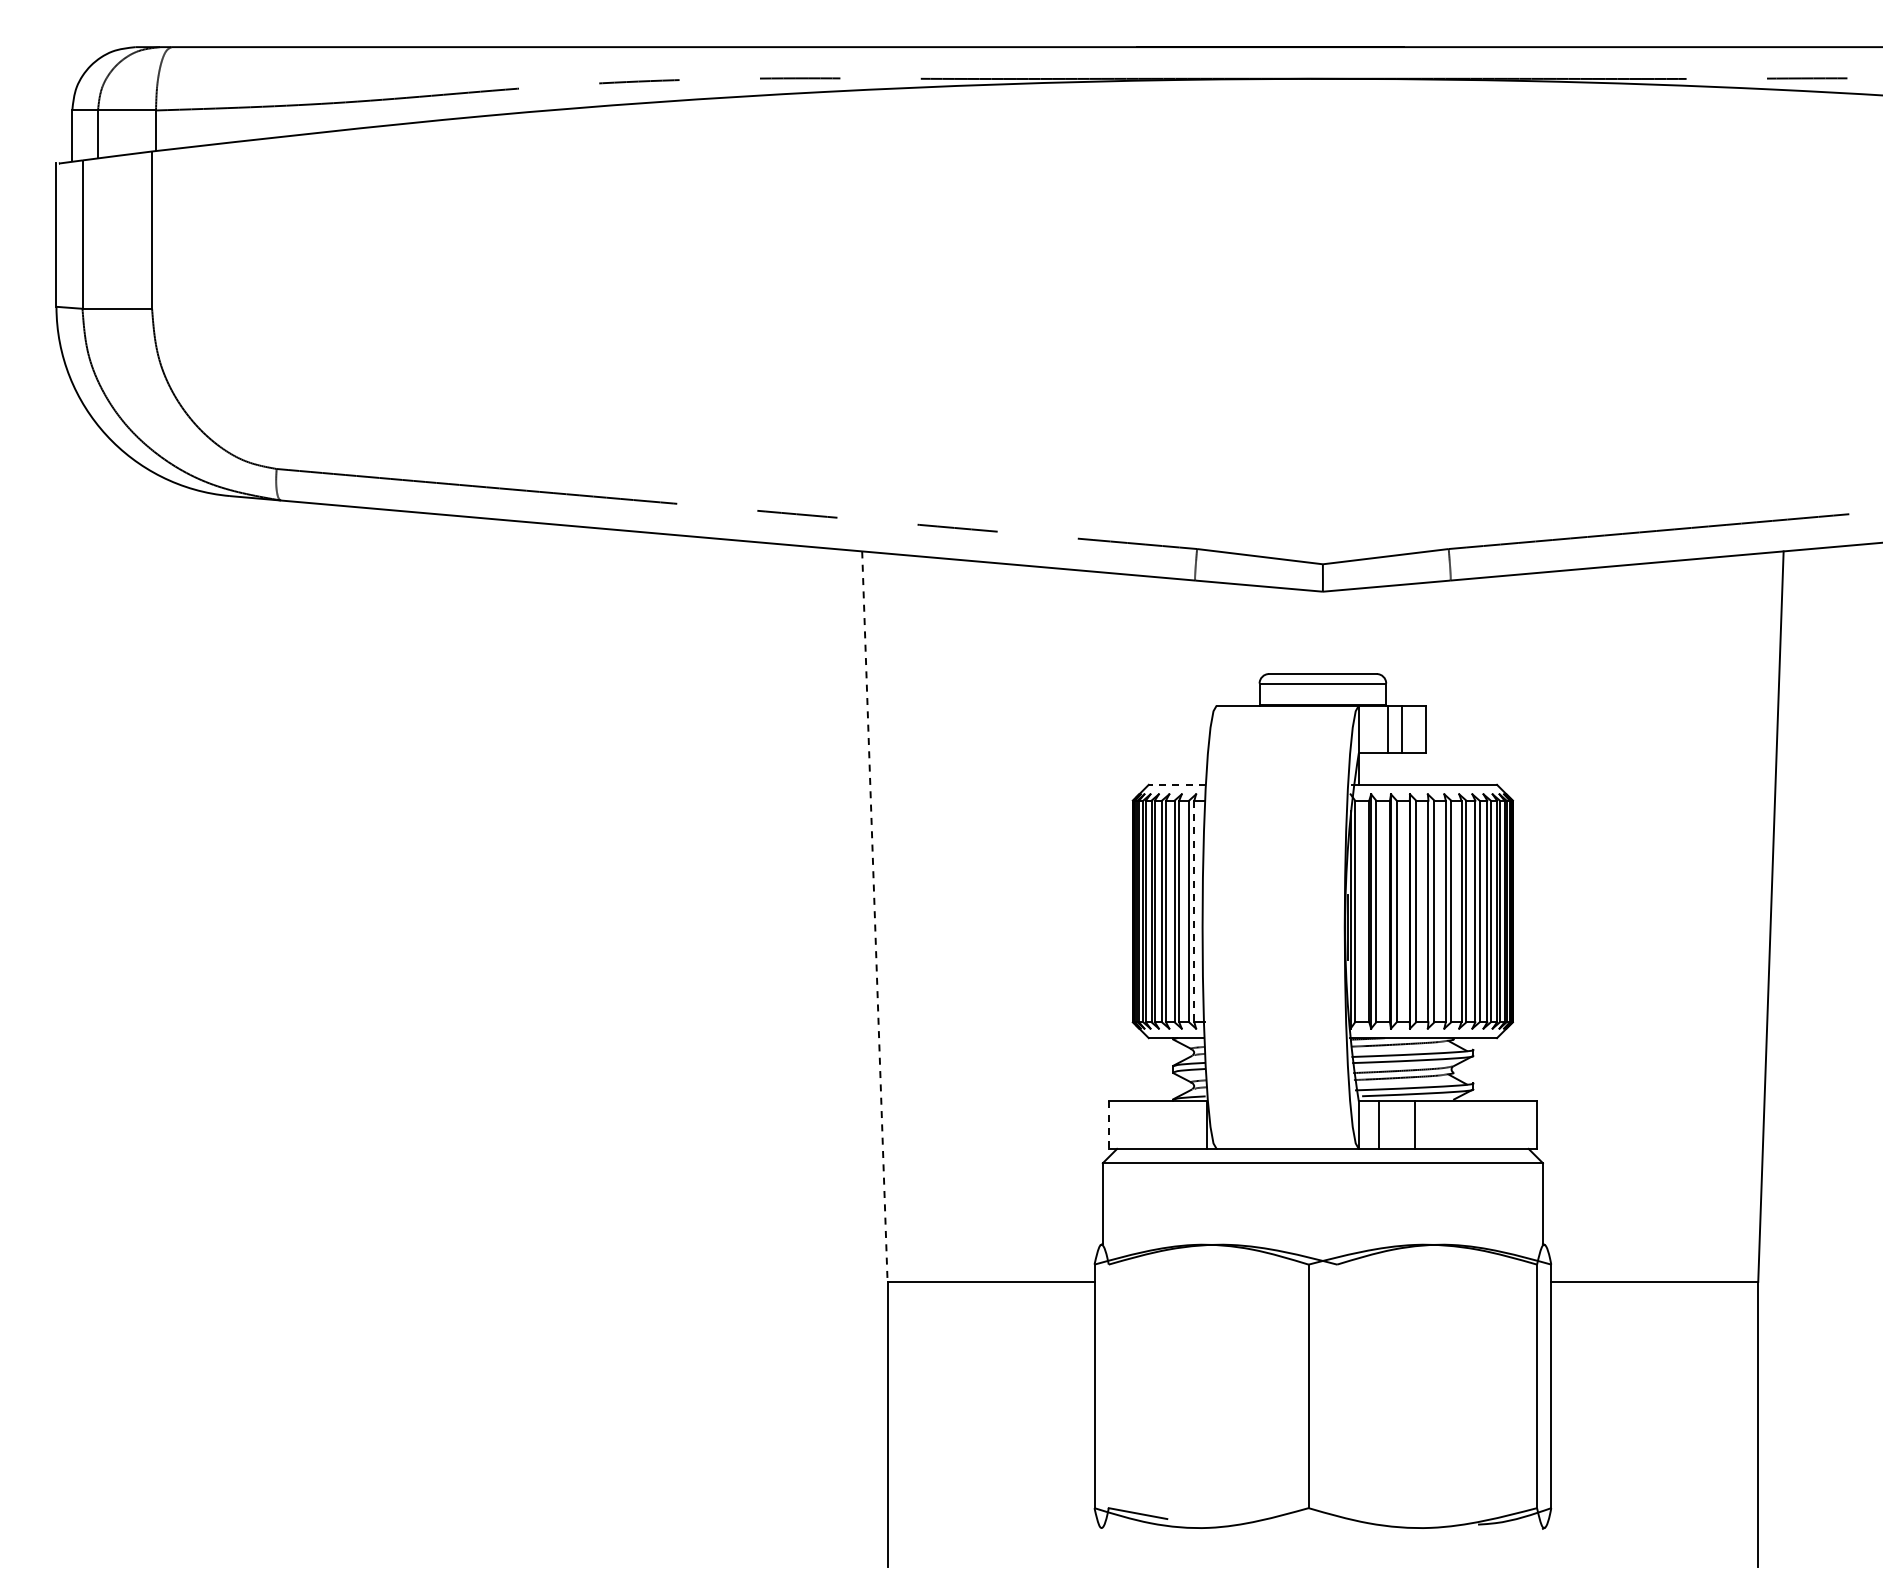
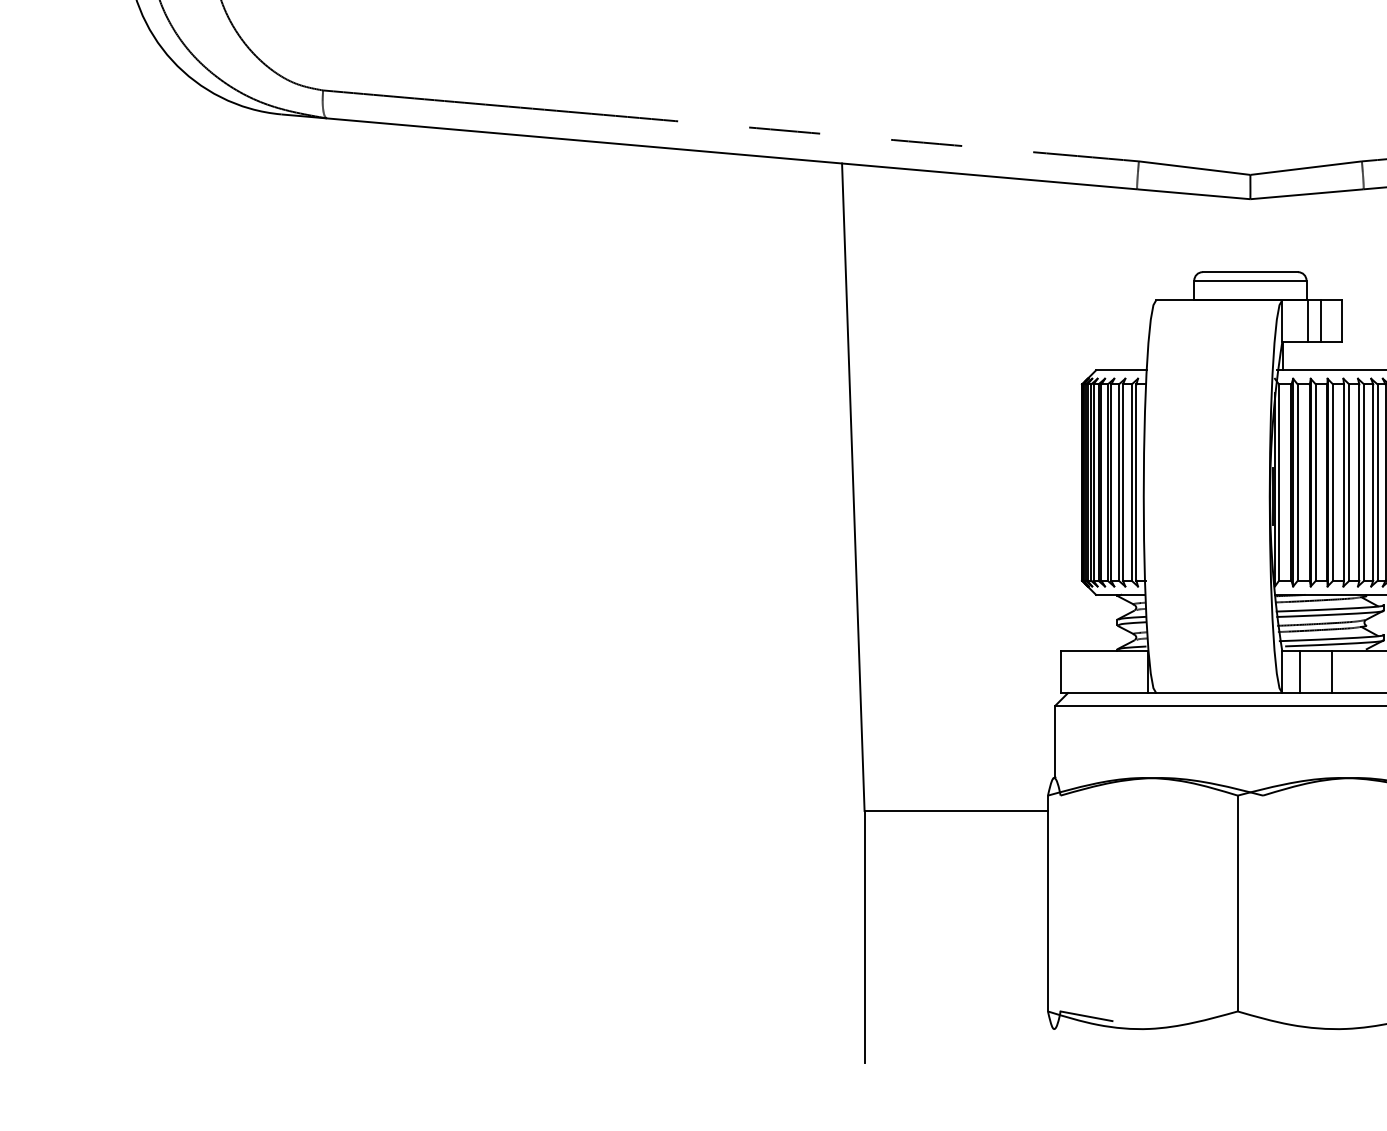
line: (1177, 784) -> (1121, 370), dashed -> solid
line: (1194, 911) -> (1136, 482), dashed -> solid
line: (874, 917) -> (852, 487), dashed -> solid
line: (1109, 1125) -> (1061, 672), dashed -> solid

